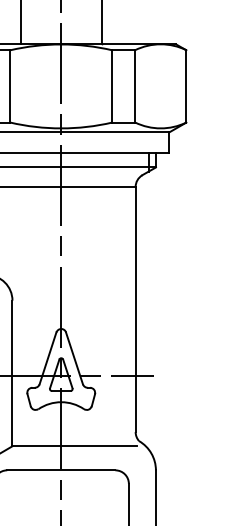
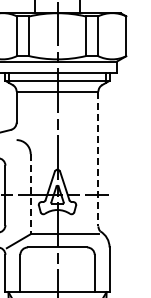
line: (135, 310) -> (98, 159), solid -> dashed
line: (12, 374) -> (30, 194), solid -> dashed

